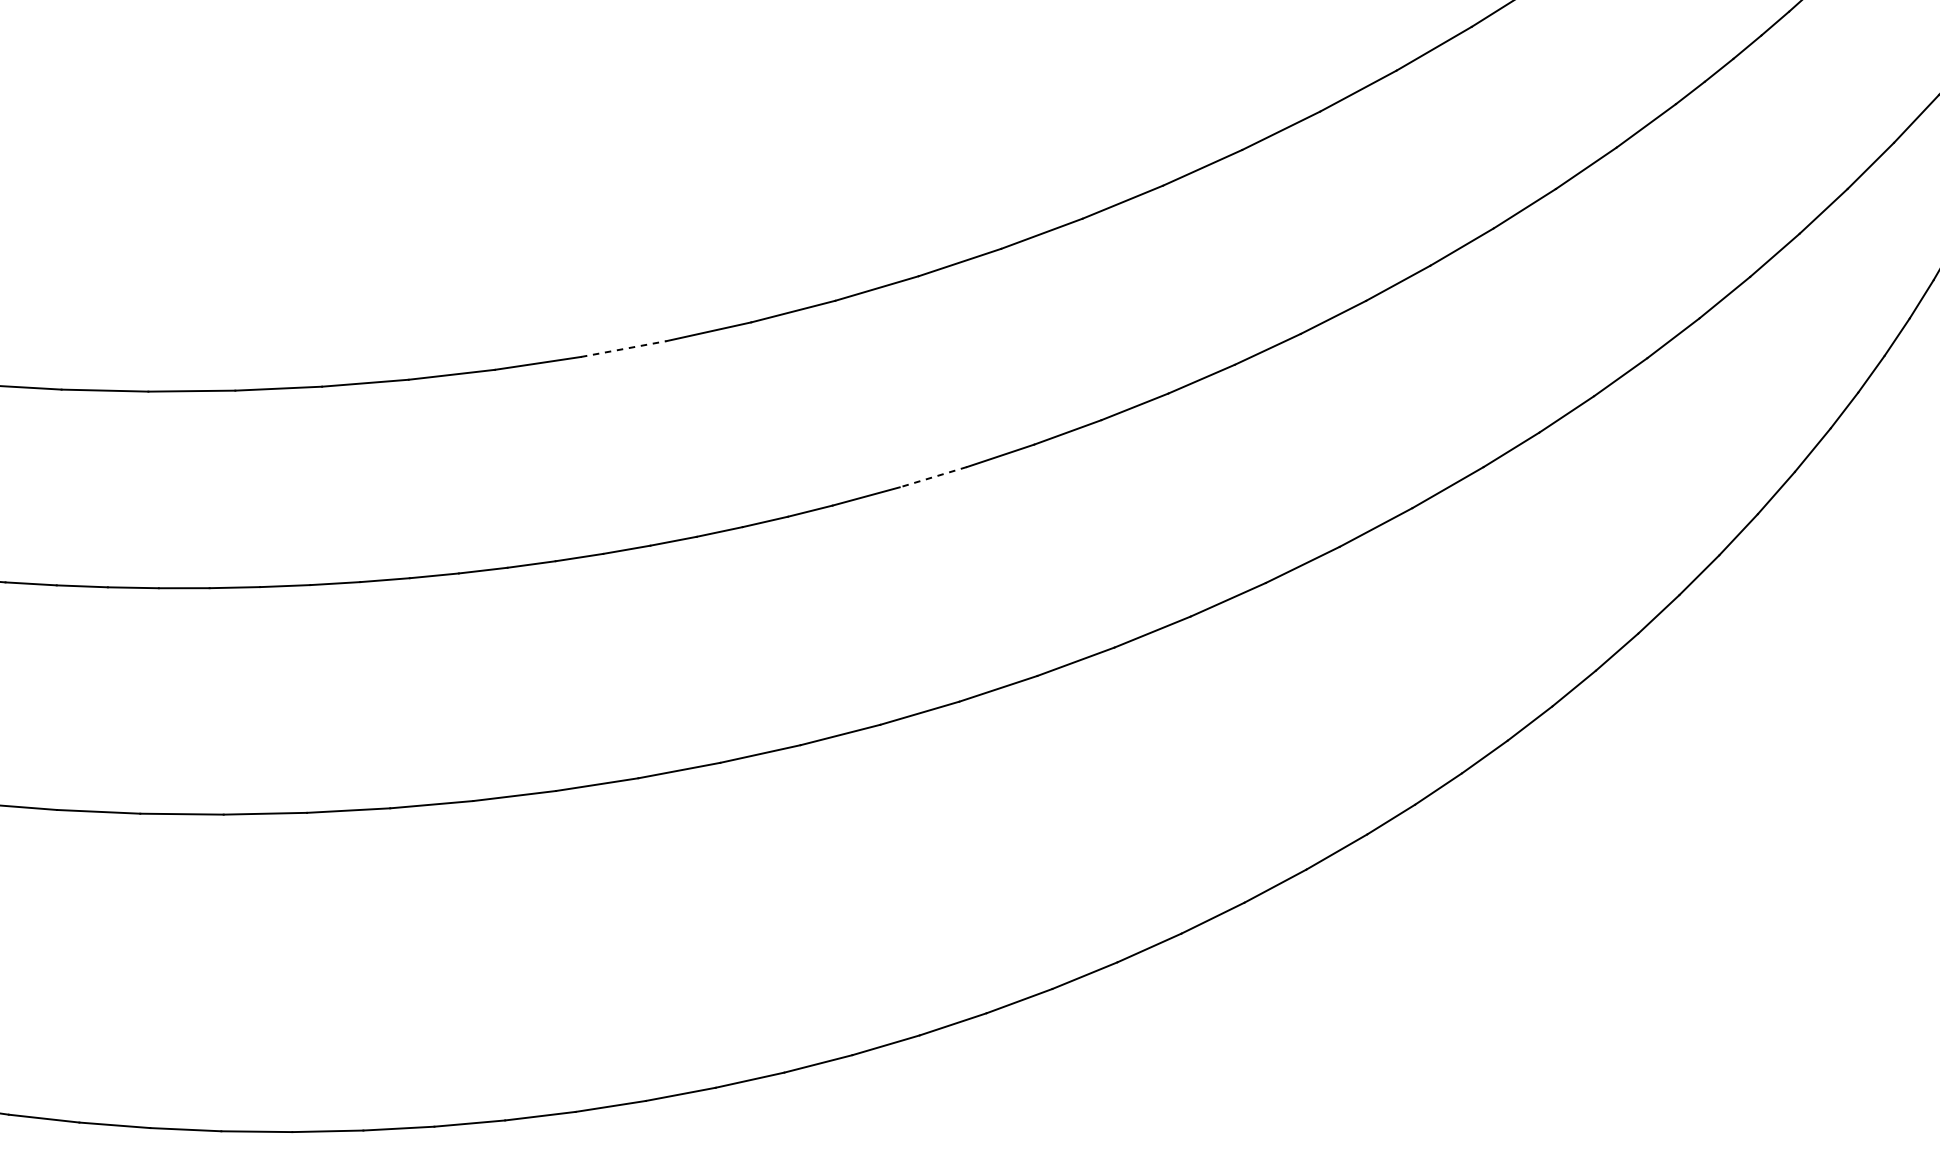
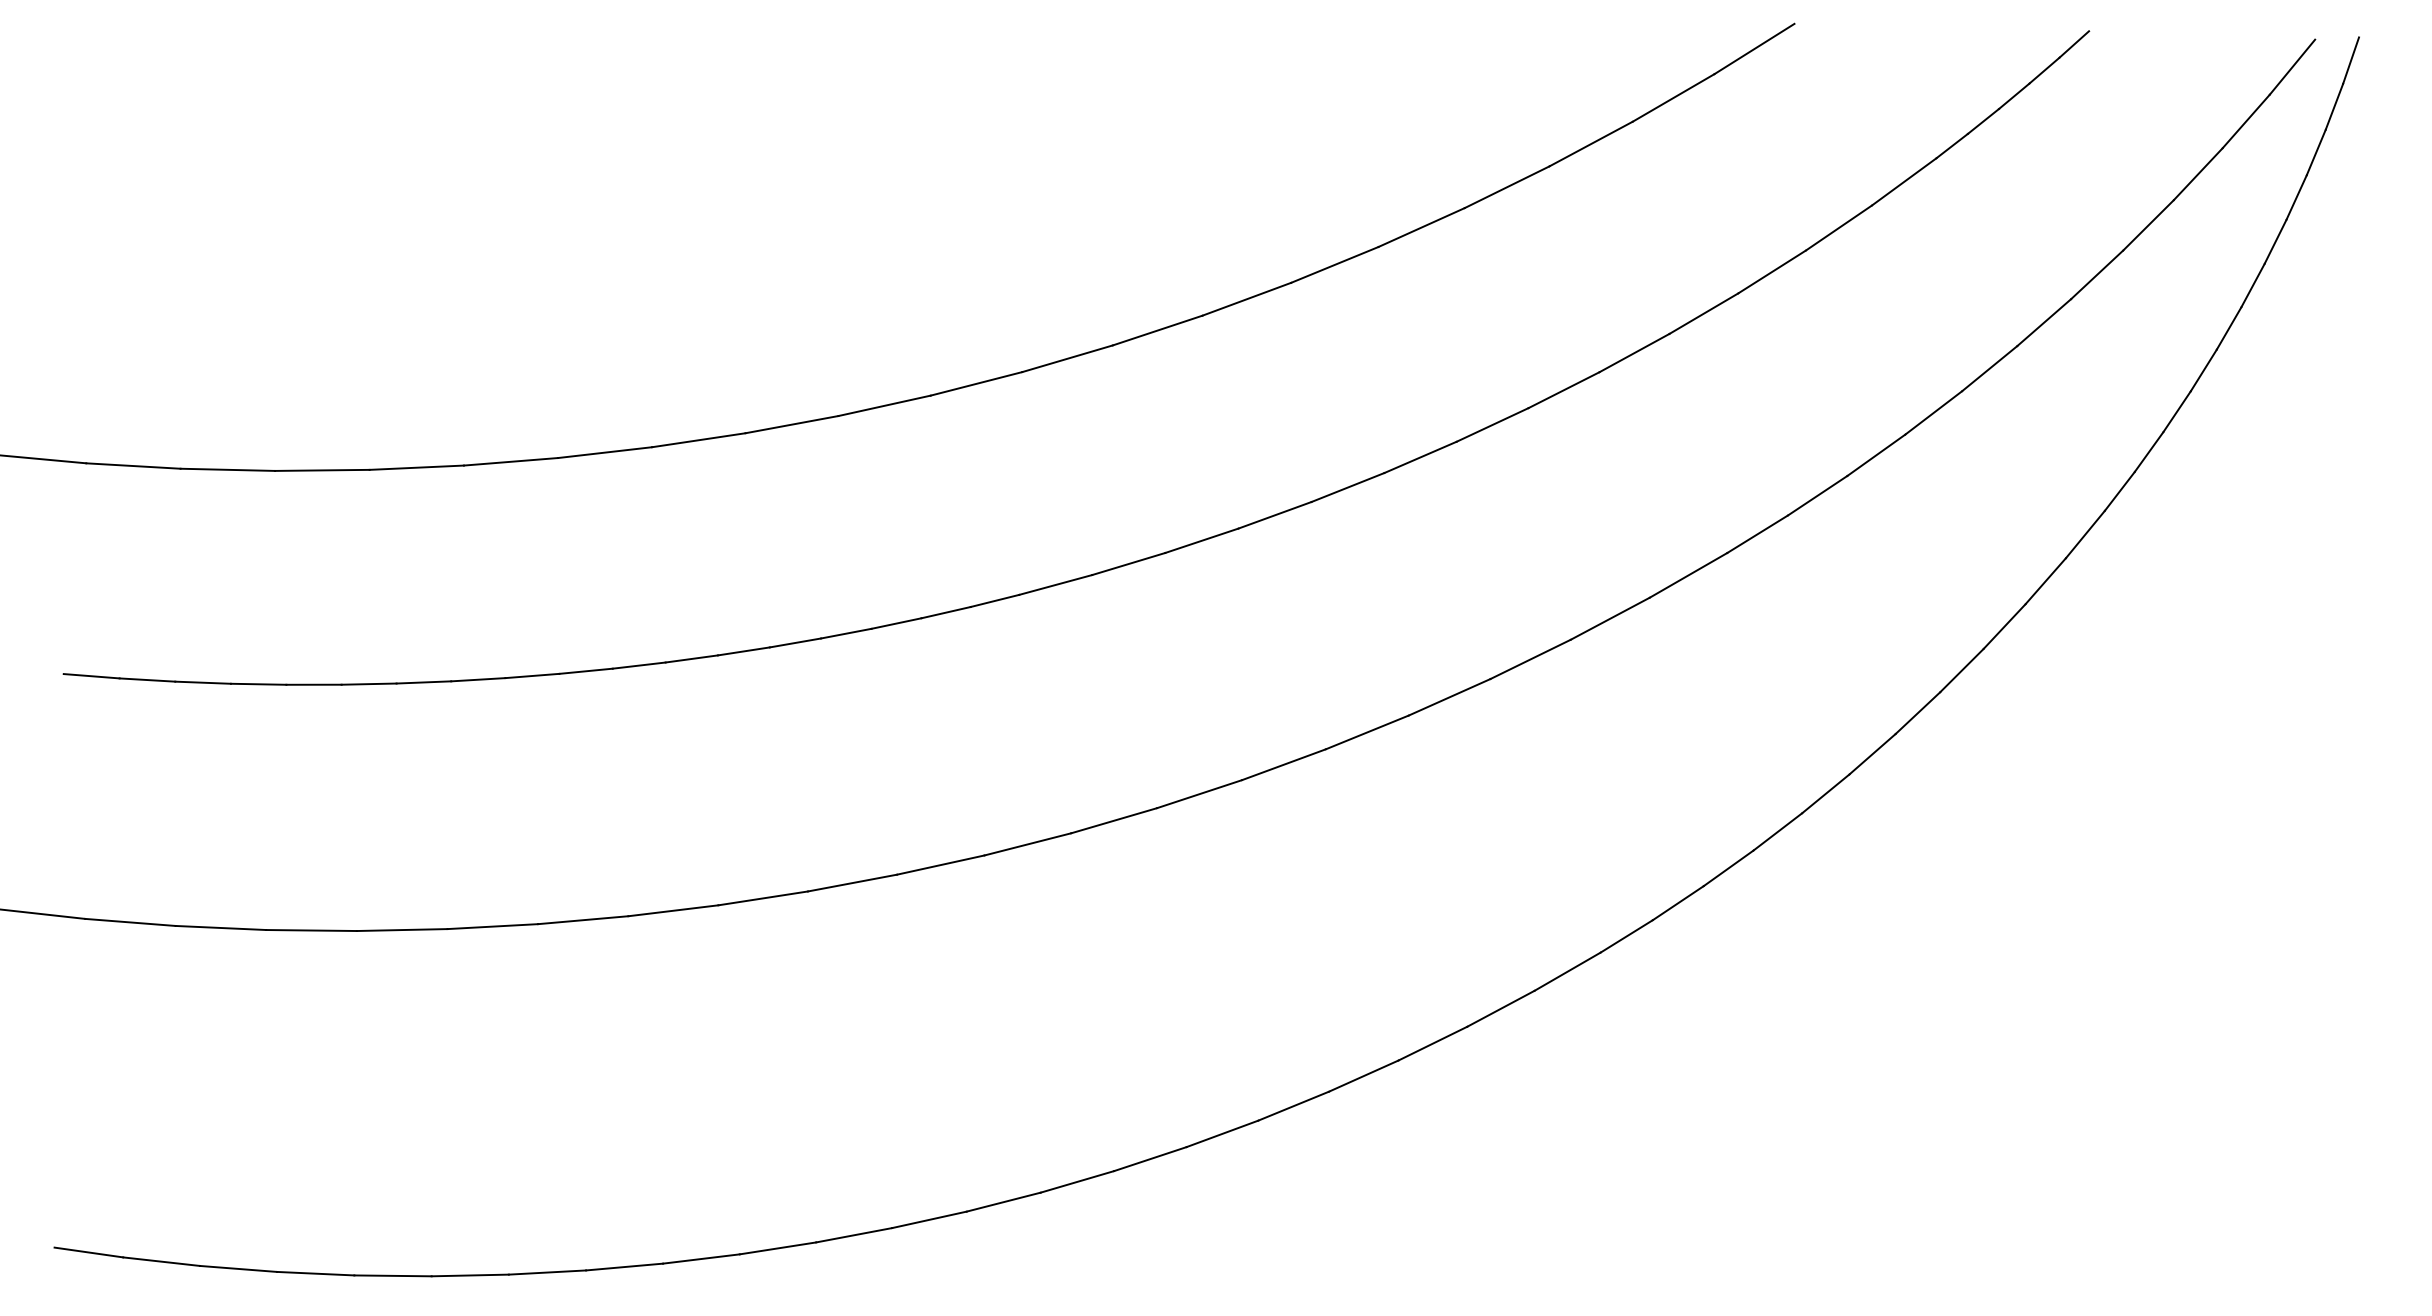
line: (624, 348) -> (792, 424), dashed -> solid
line: (933, 477) -> (1128, 564), dashed -> solid

